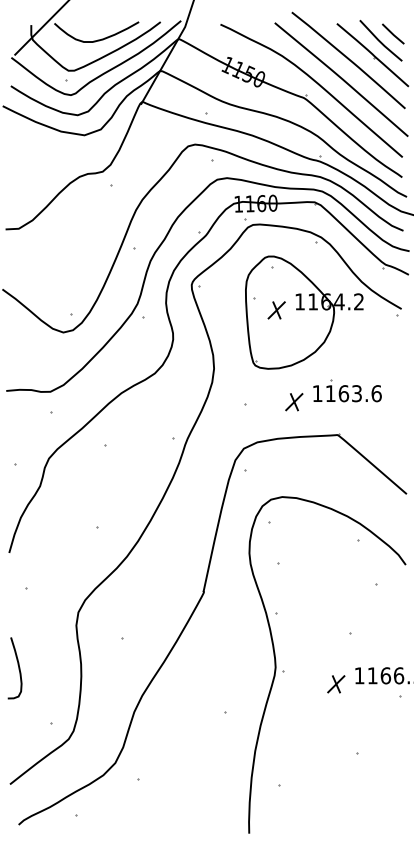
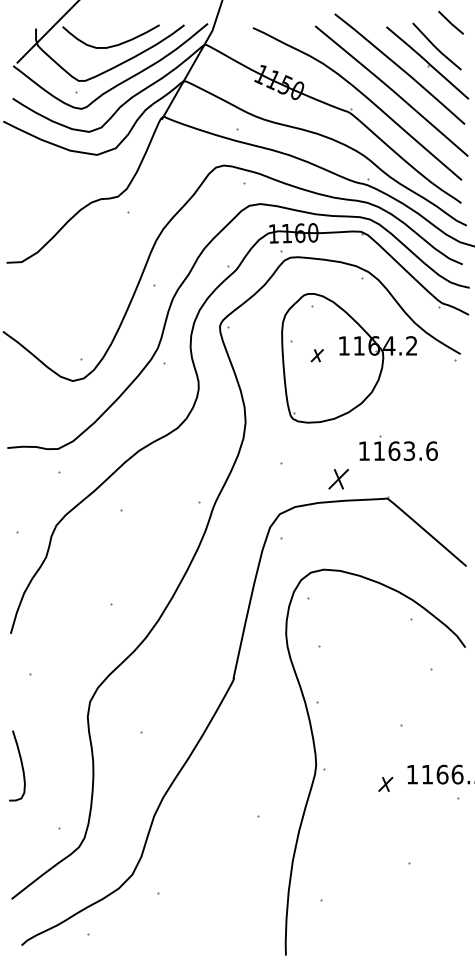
line: (393, 33) -> (451, 22), moved
part: (276, 310) -> (317, 355), size x0.6
part: (294, 402) -> (338, 479), moved
part: (336, 684) -> (385, 784), size x0.7

